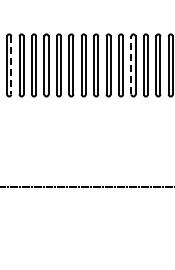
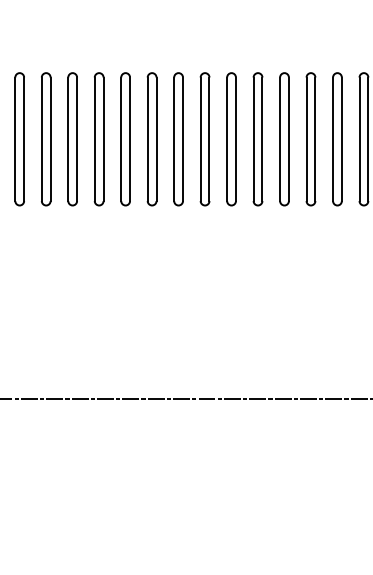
line: (11, 65) -> (24, 139), dashed -> solid
line: (131, 65) -> (280, 139), dashed -> solid

